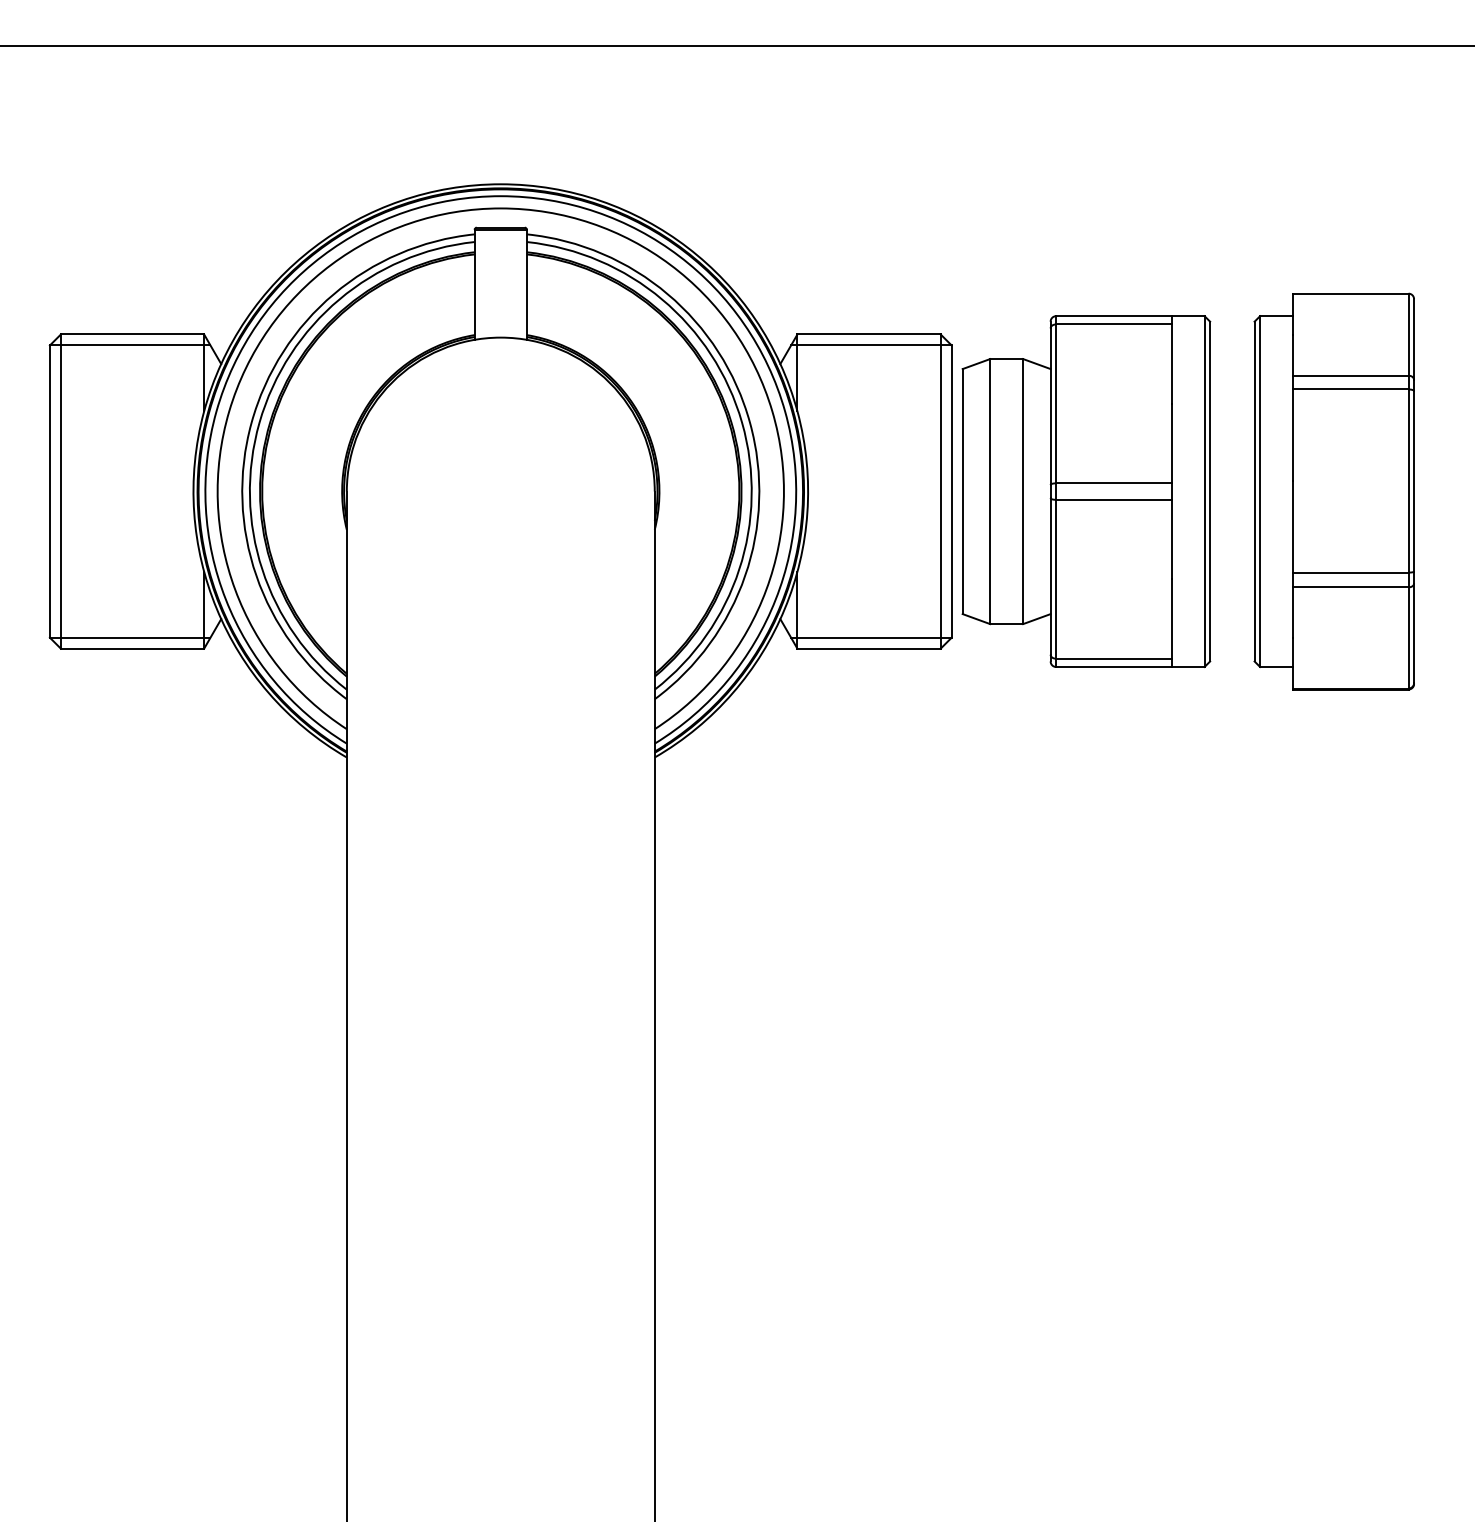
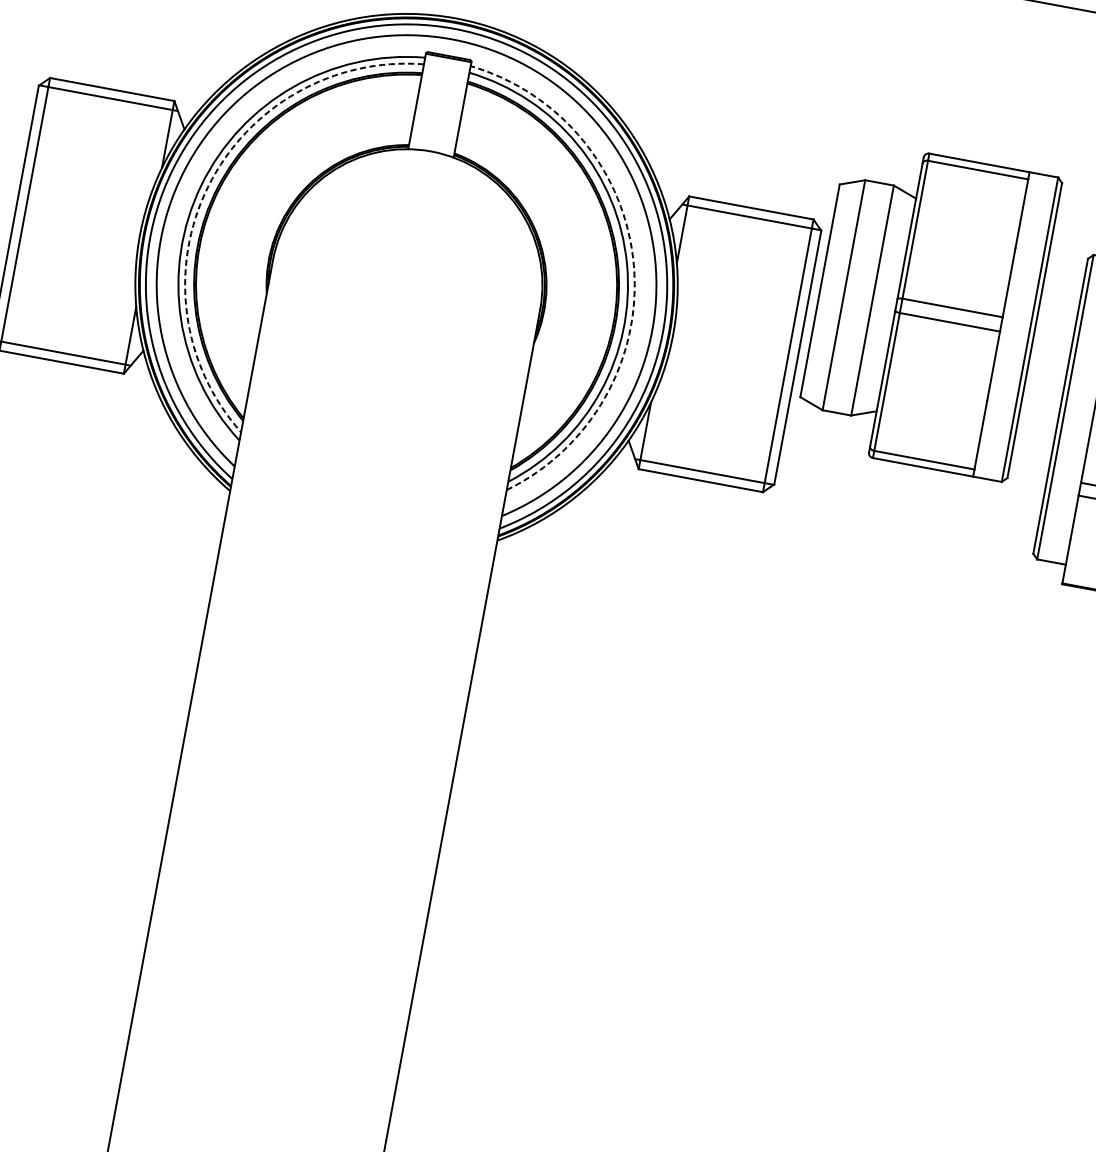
arc: (259, 422) -> (208, 186), solid -> dashed
arc: (750, 423) -> (634, 266), solid -> dashed
part: (1086, 491) -> (927, 310), moved

